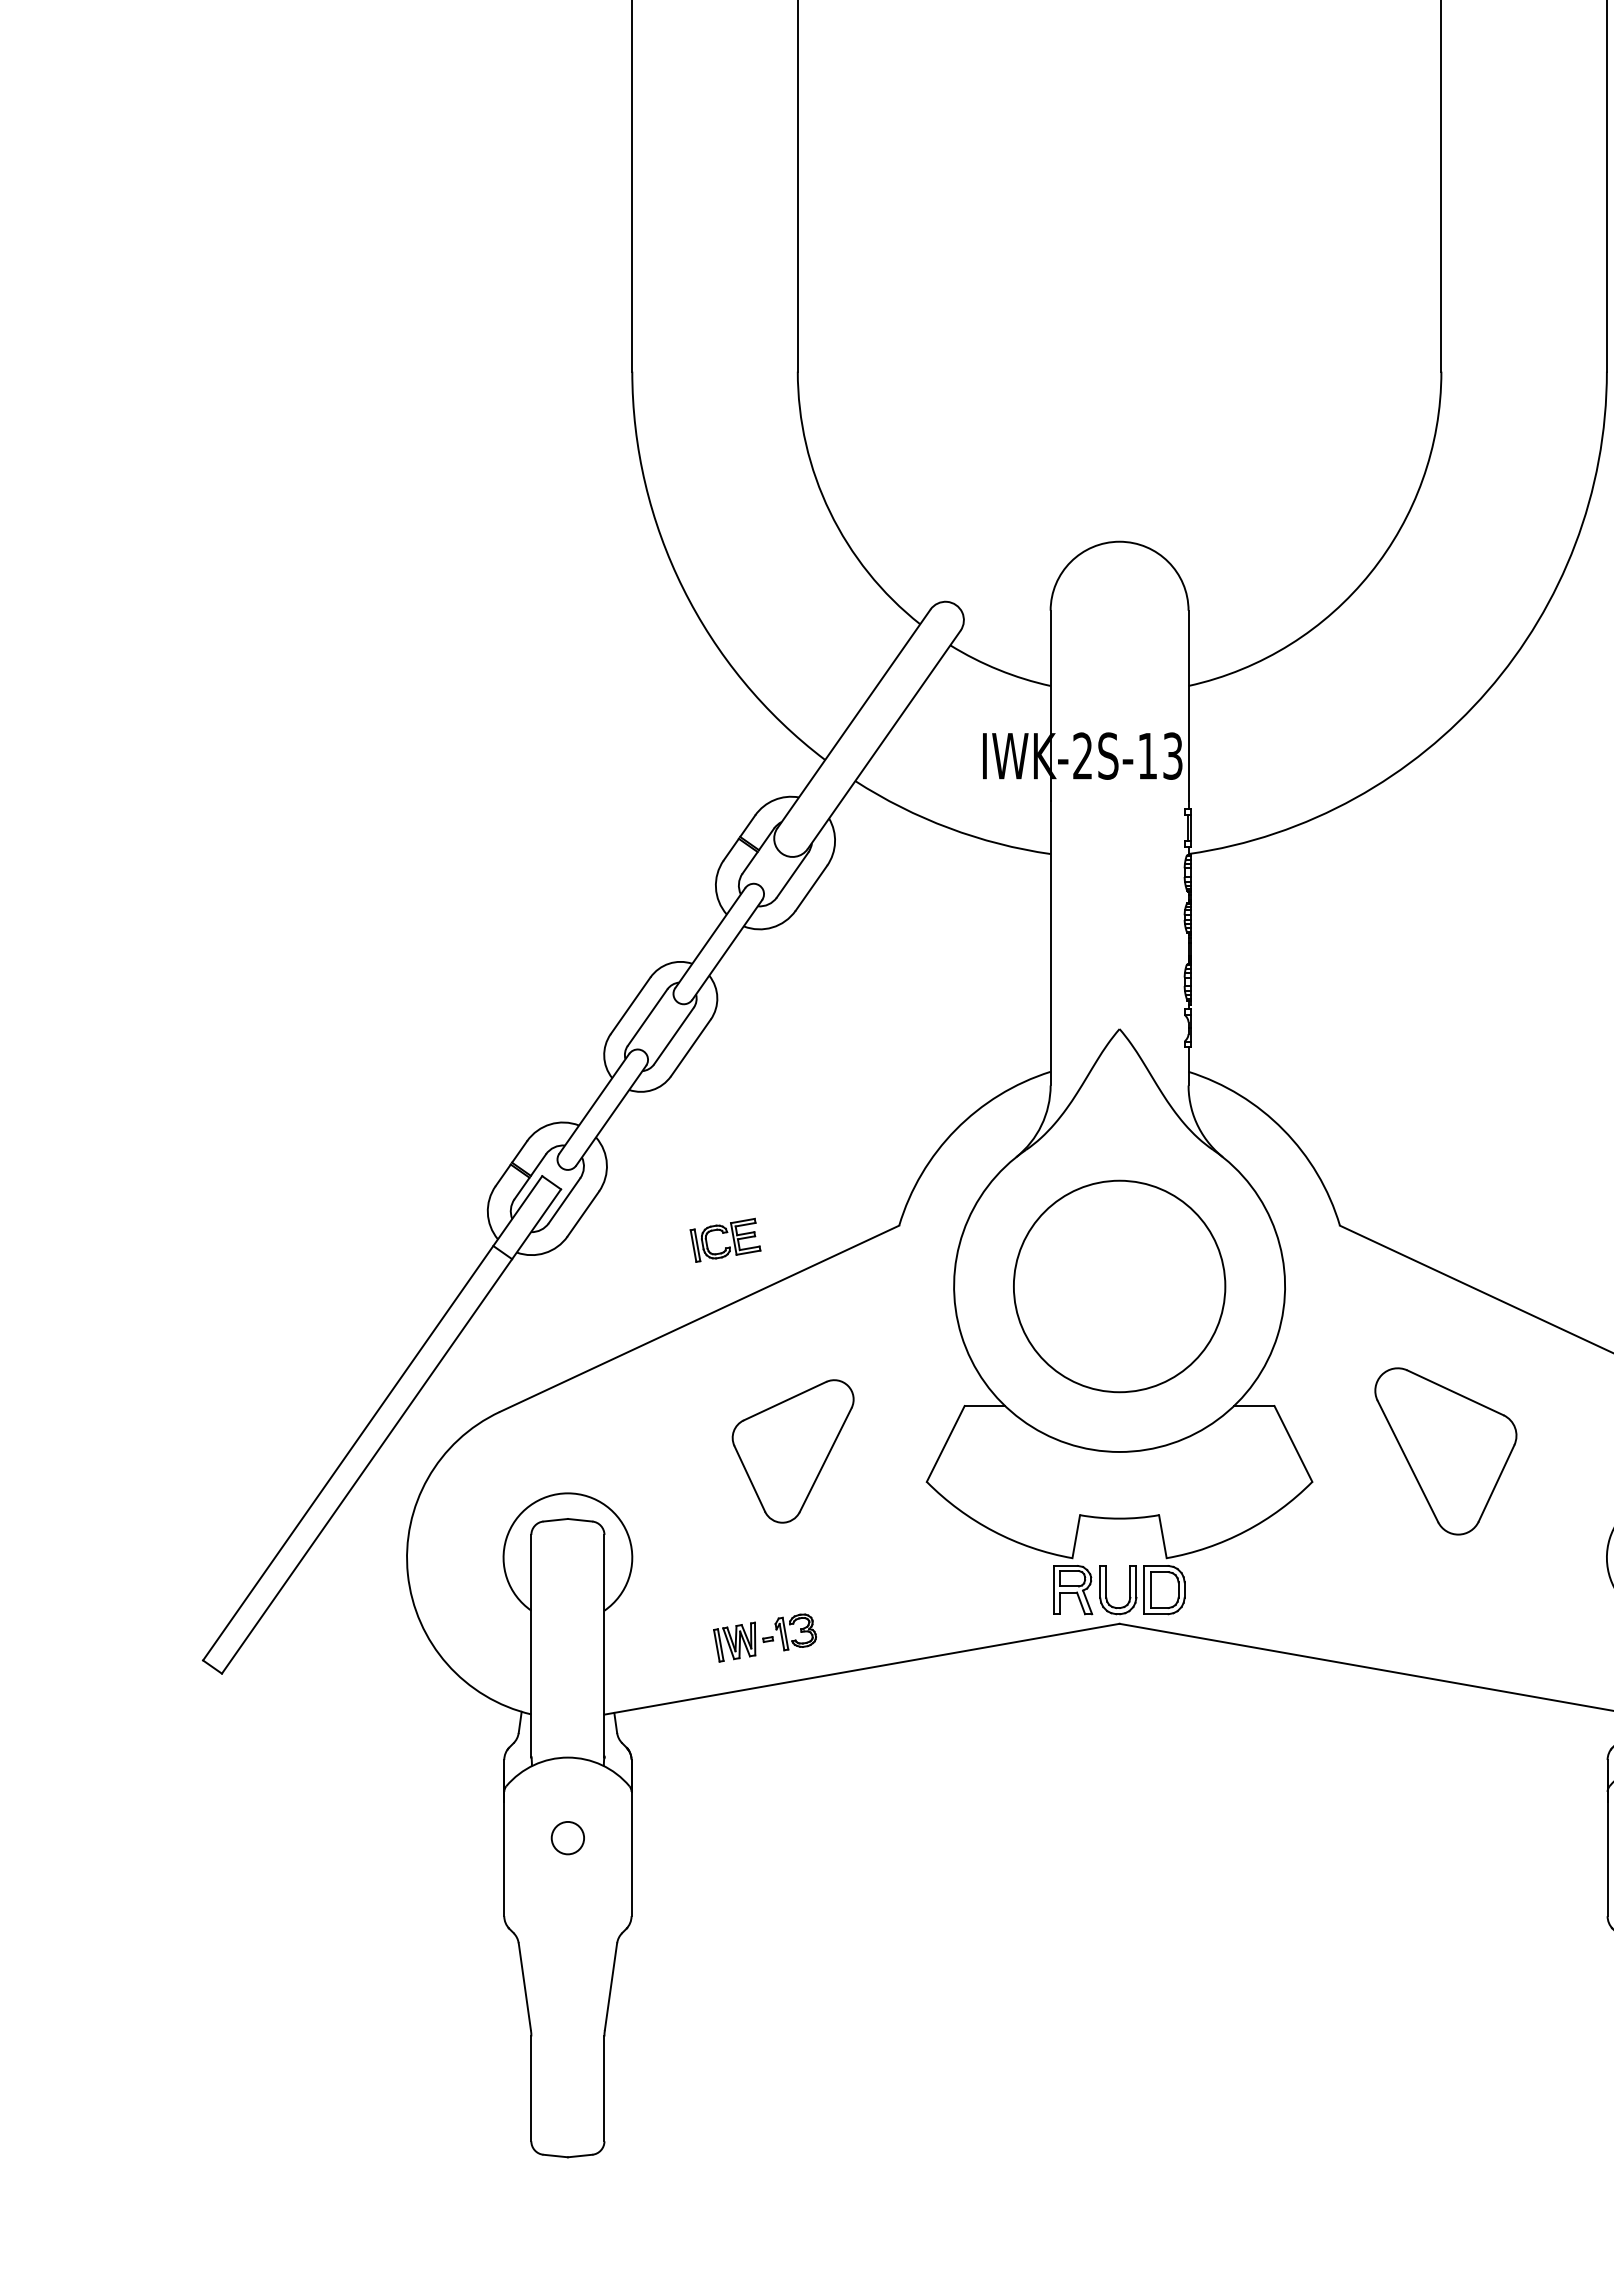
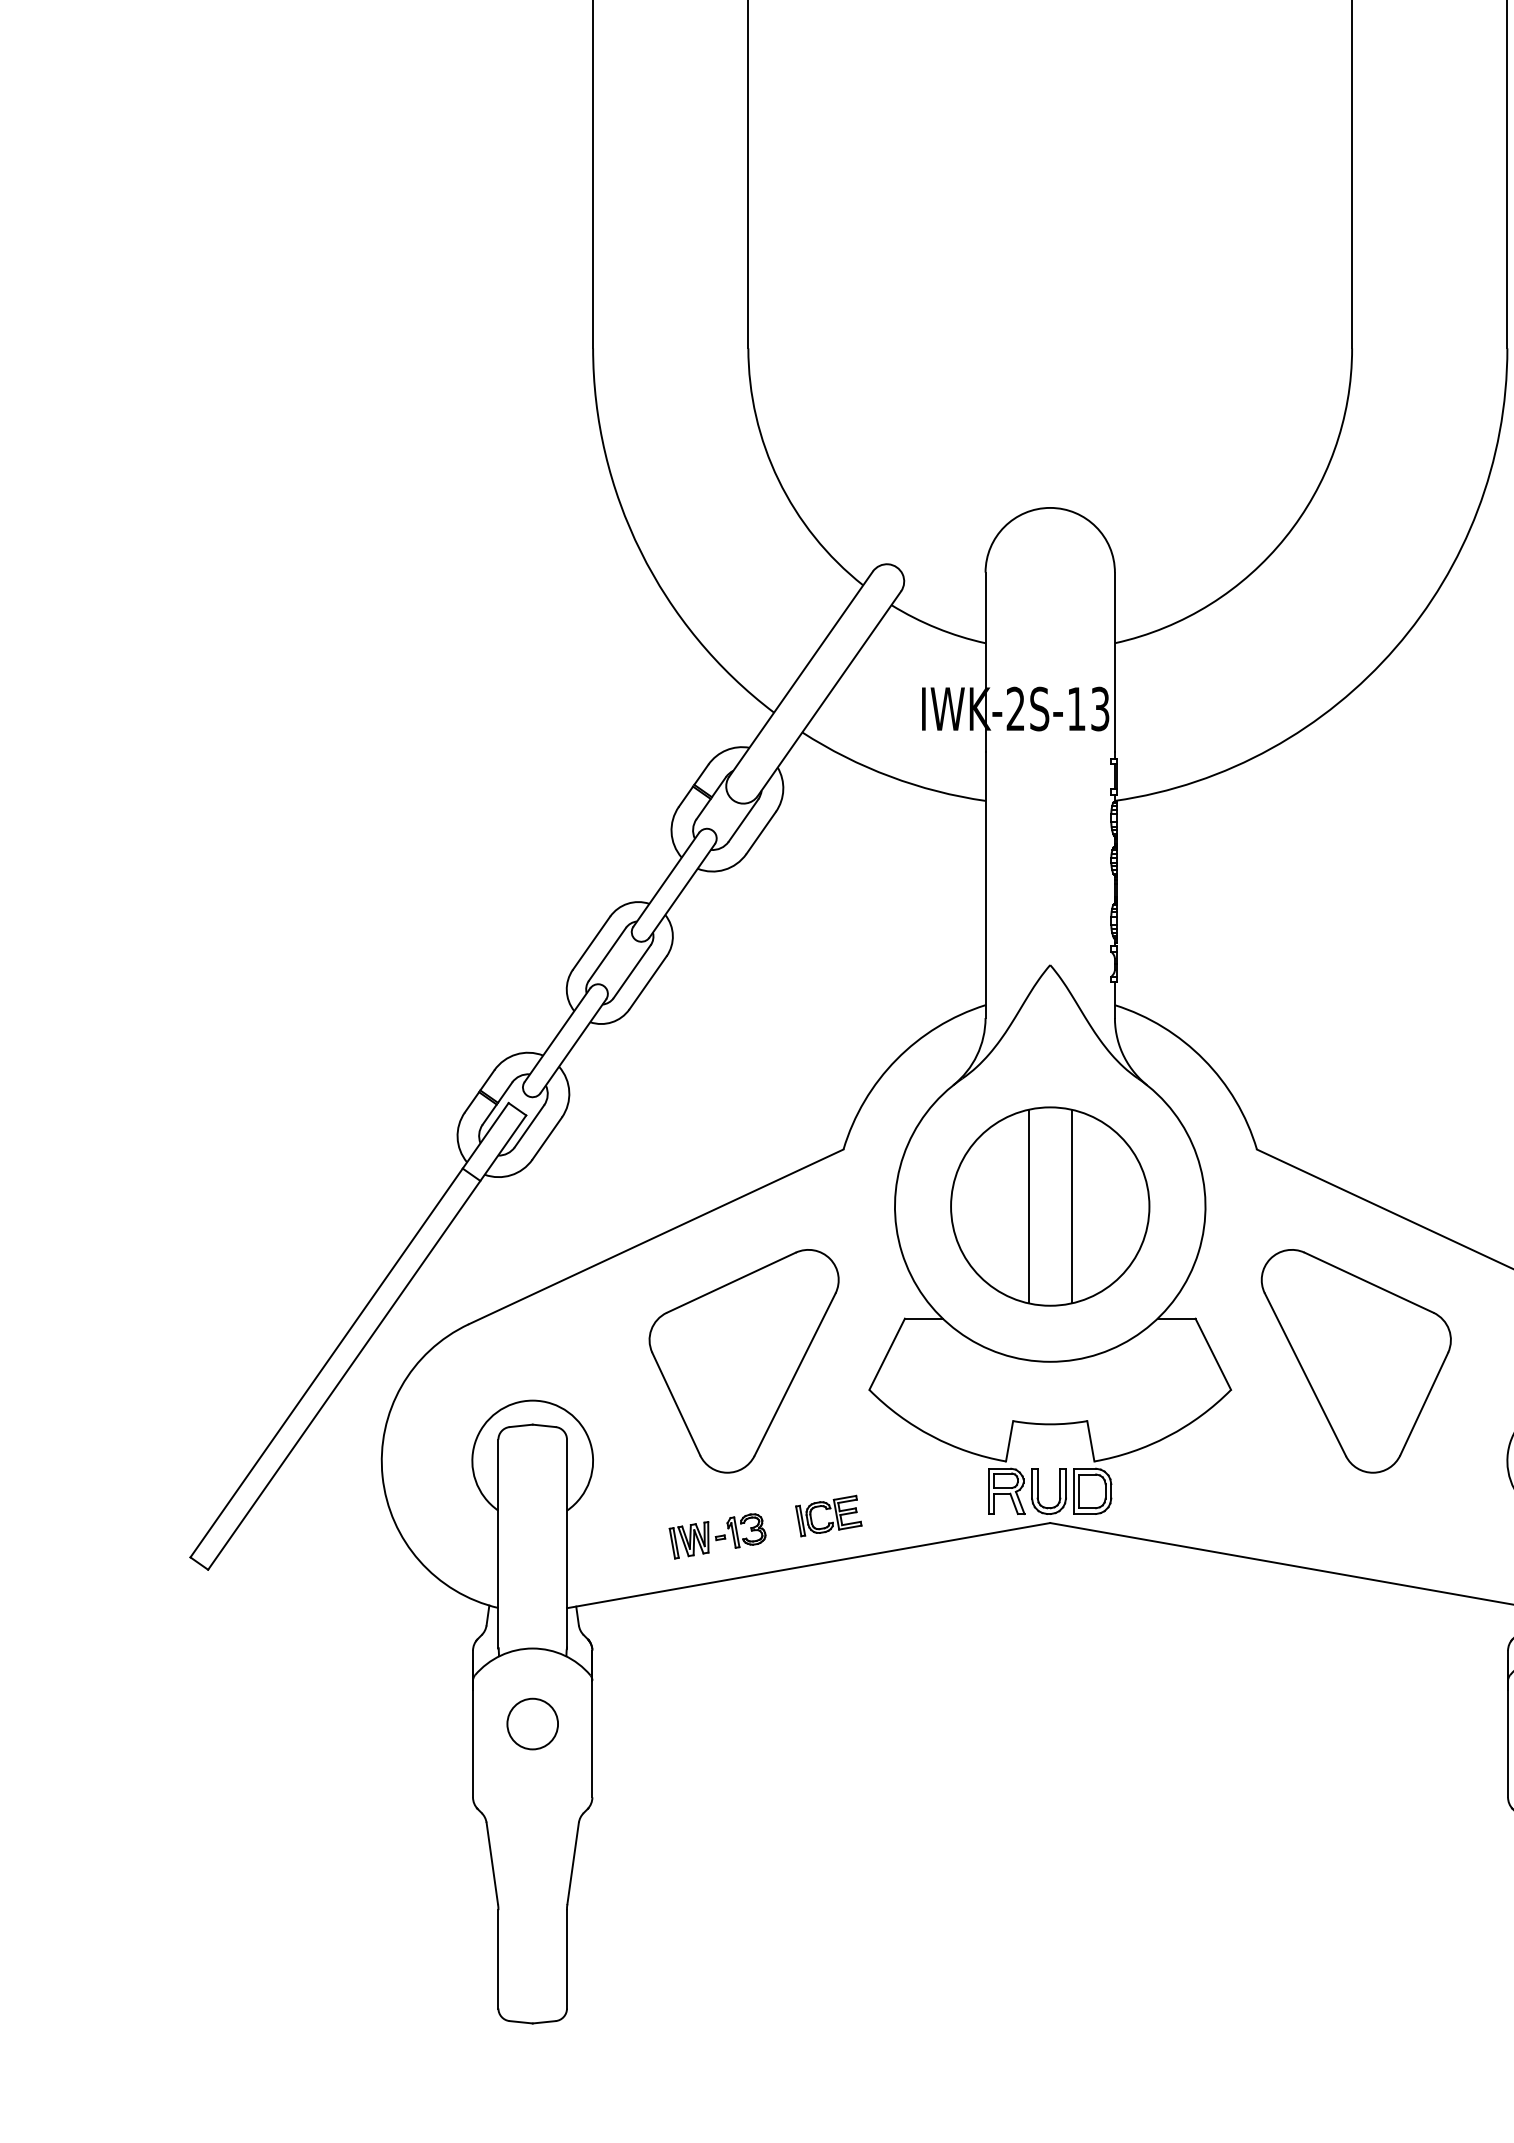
part: (725, 1239) -> (828, 1515), moved
line: (1096, 1286) -> (1028, 1206), added
line: (1142, 1286) -> (1071, 1206), added
part: (792, 1451) -> (743, 1361), size x1.67
part: (1445, 1451) -> (1355, 1361), size x1.43
circle: (567, 1838) -> (532, 1724), size x1.67

